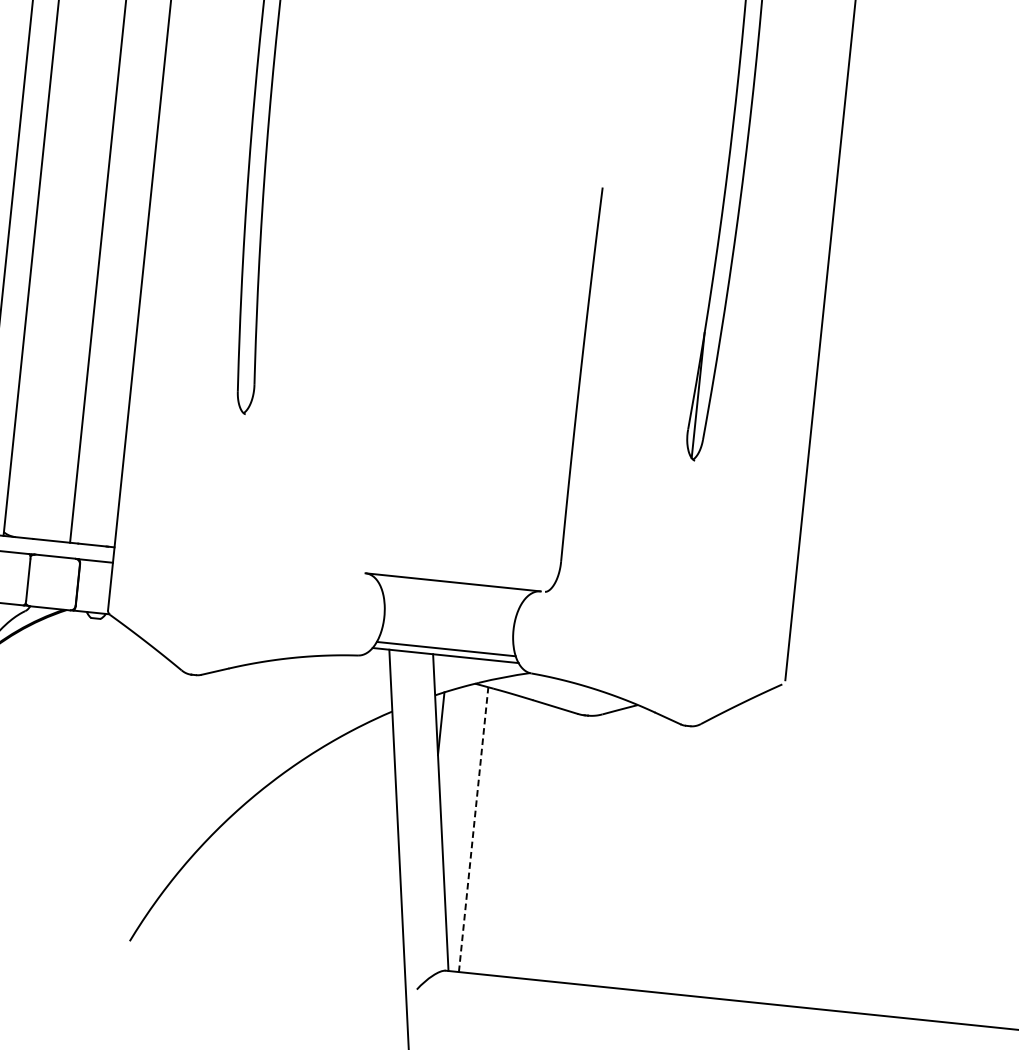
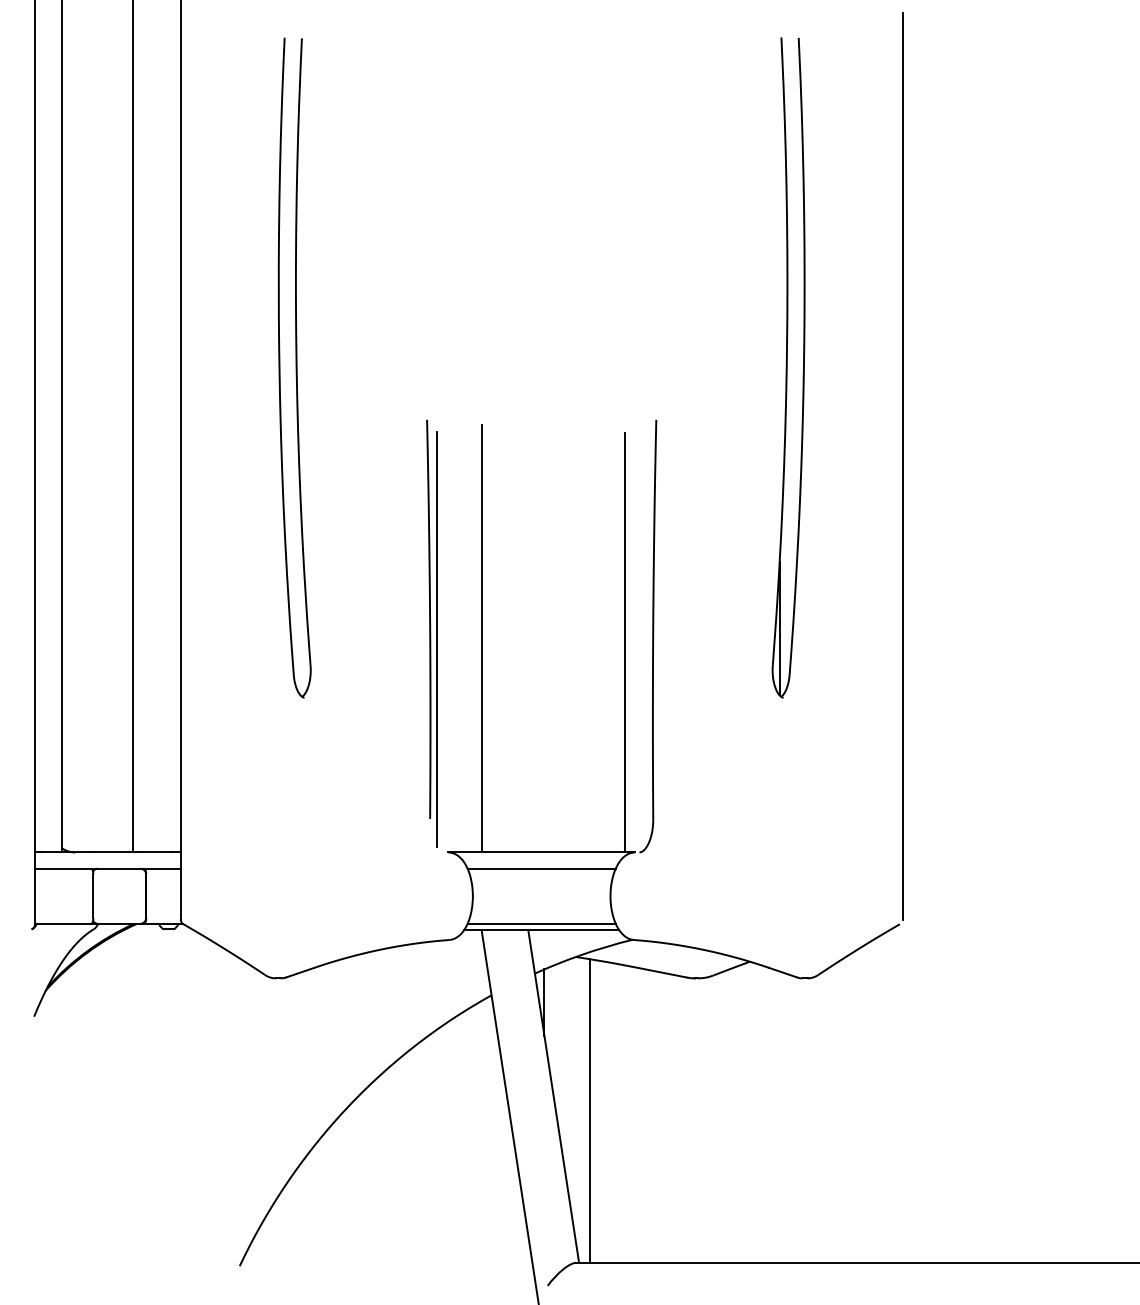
part: (371, 366) -> (431, 633), added
line: (418, 375) -> (482, 638), added
line: (551, 393) -> (624, 642), added
line: (451, 597) -> (541, 868), added
line: (473, 830) -> (590, 1111), dashed -> solid

